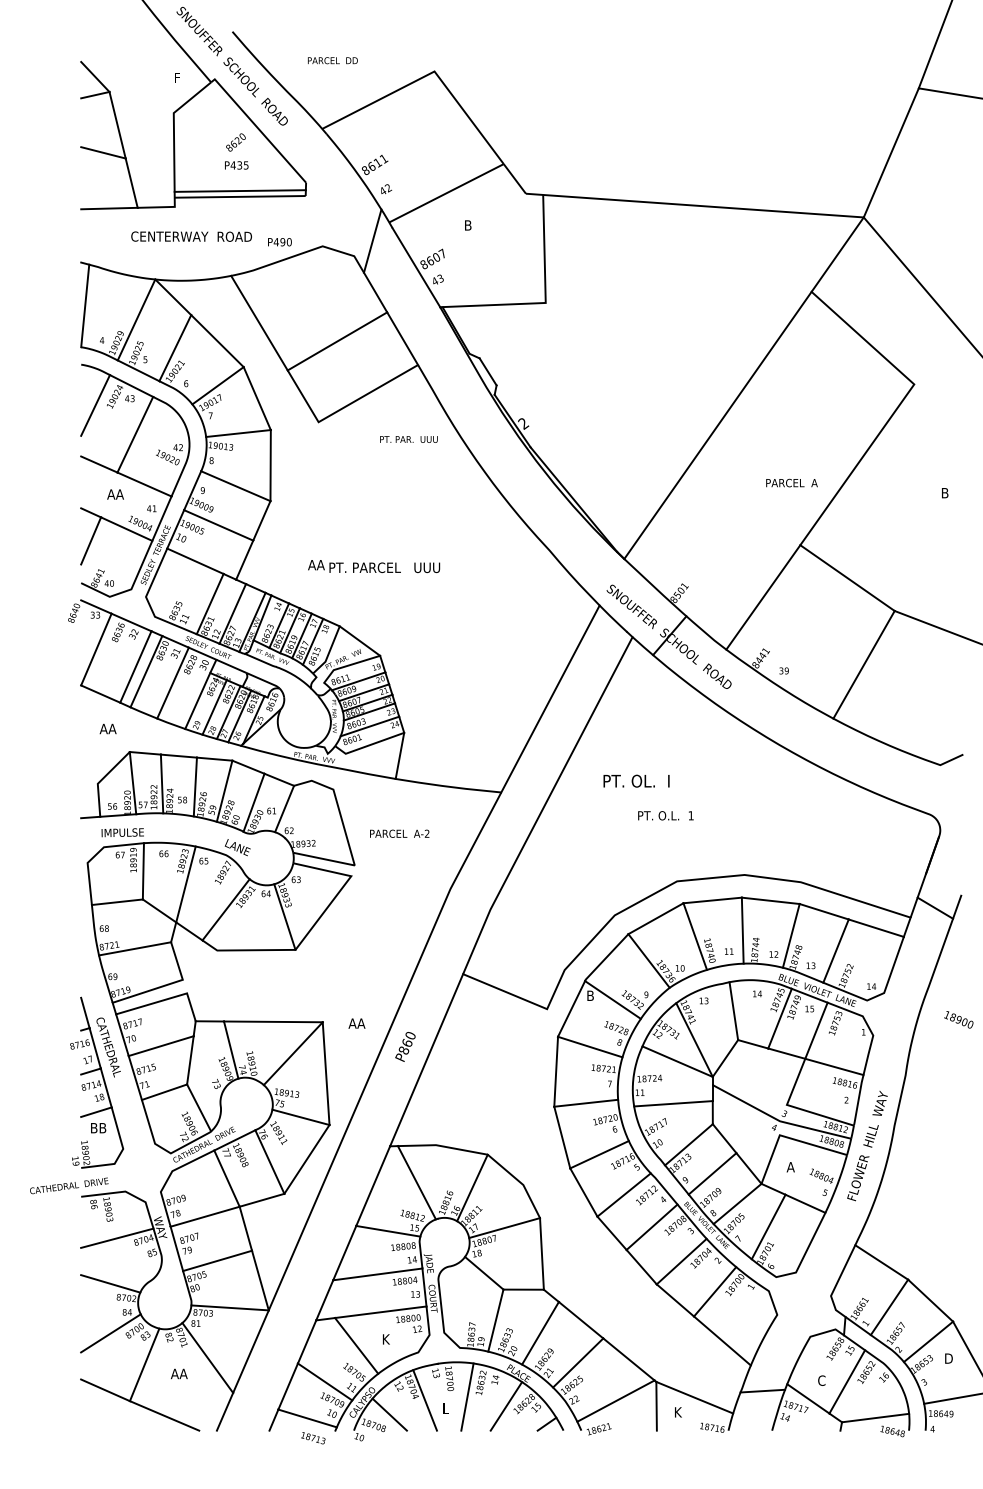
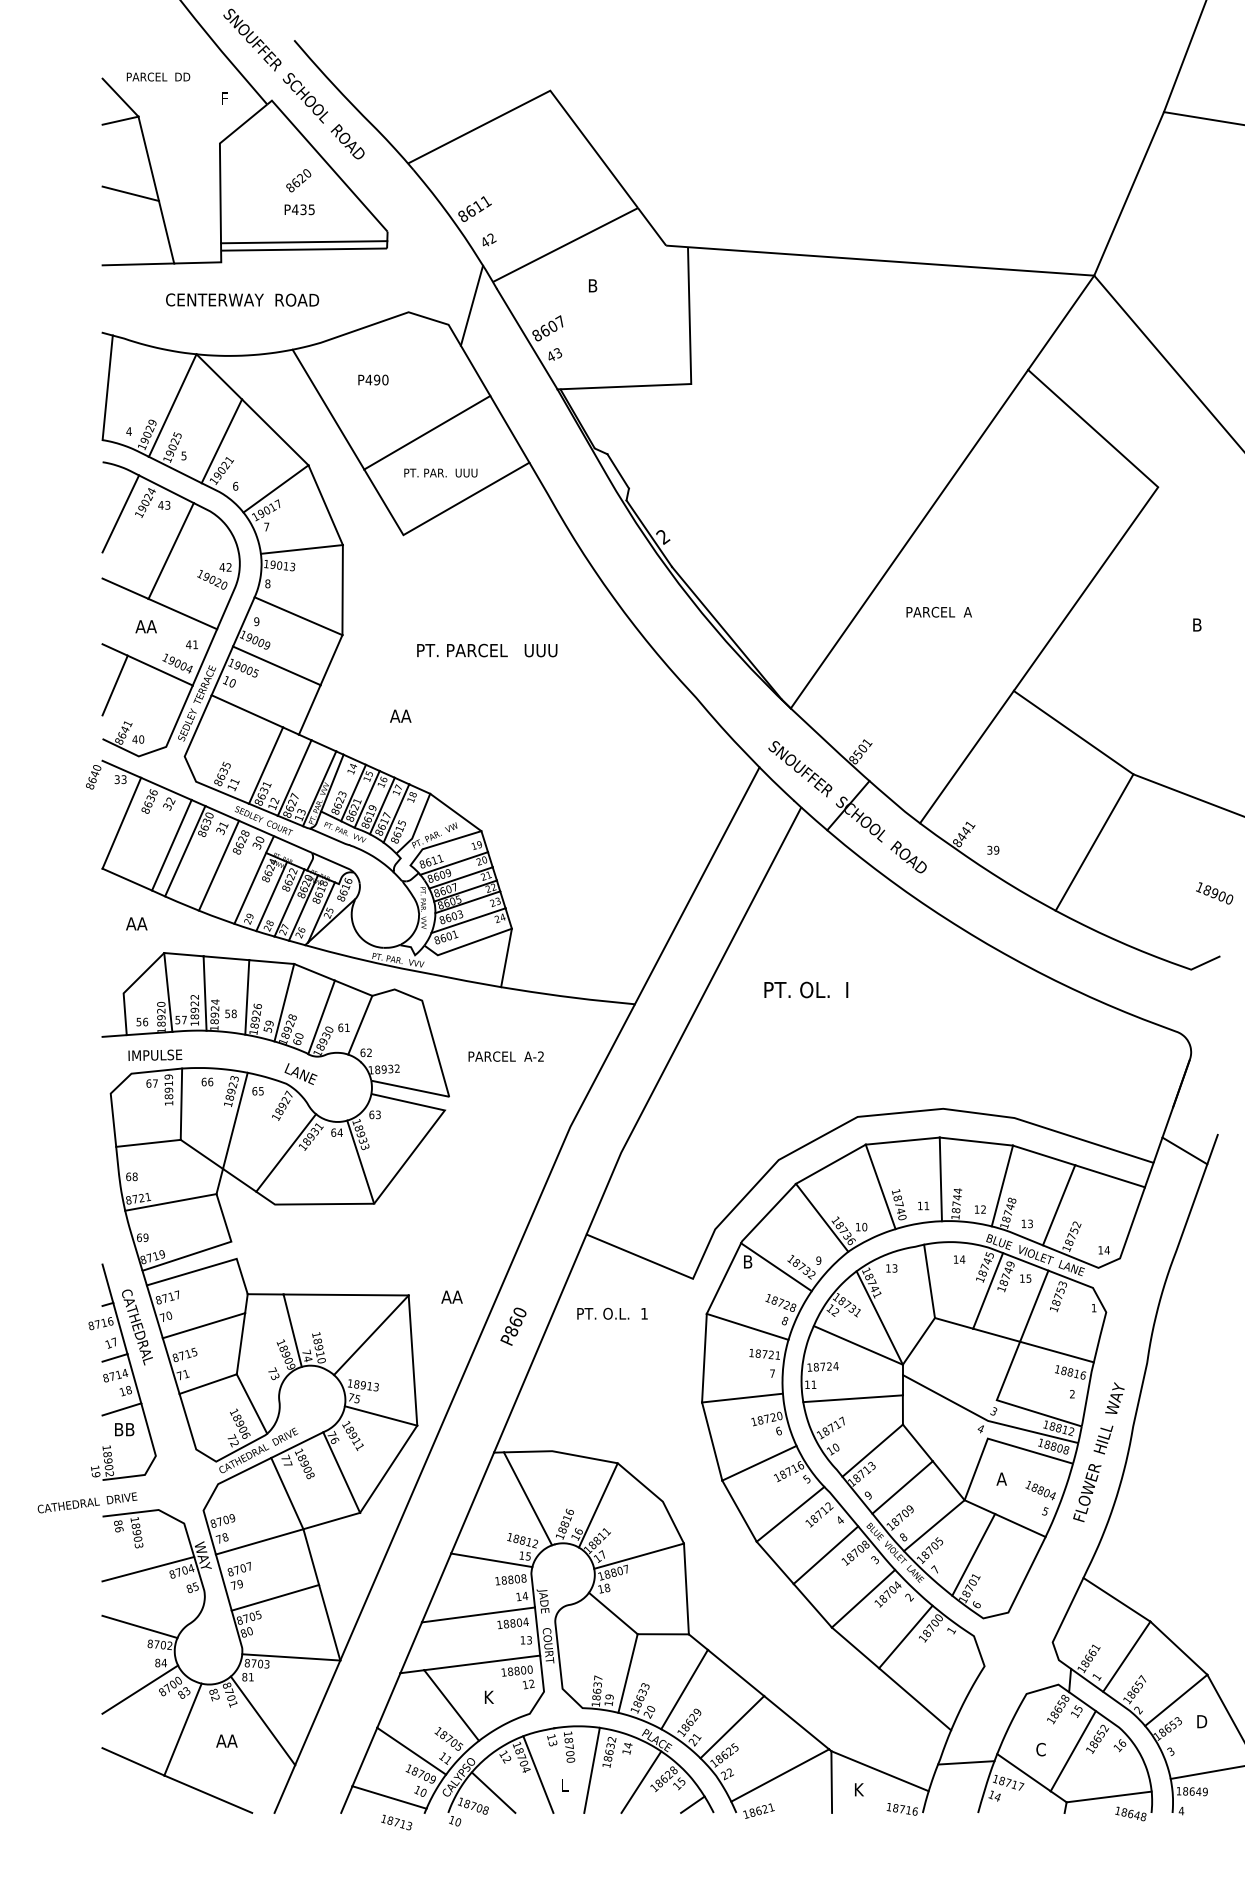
text: (332, 60) -> (158, 76), moved
text: (279, 241) -> (373, 379), moved
text: (408, 439) -> (440, 472), moved
text: (791, 482) -> (938, 611), moved
text: (384, 567) -> (487, 650), moved
text: (665, 815) -> (612, 1313), moved
text: (958, 1019) -> (1214, 893), moved

